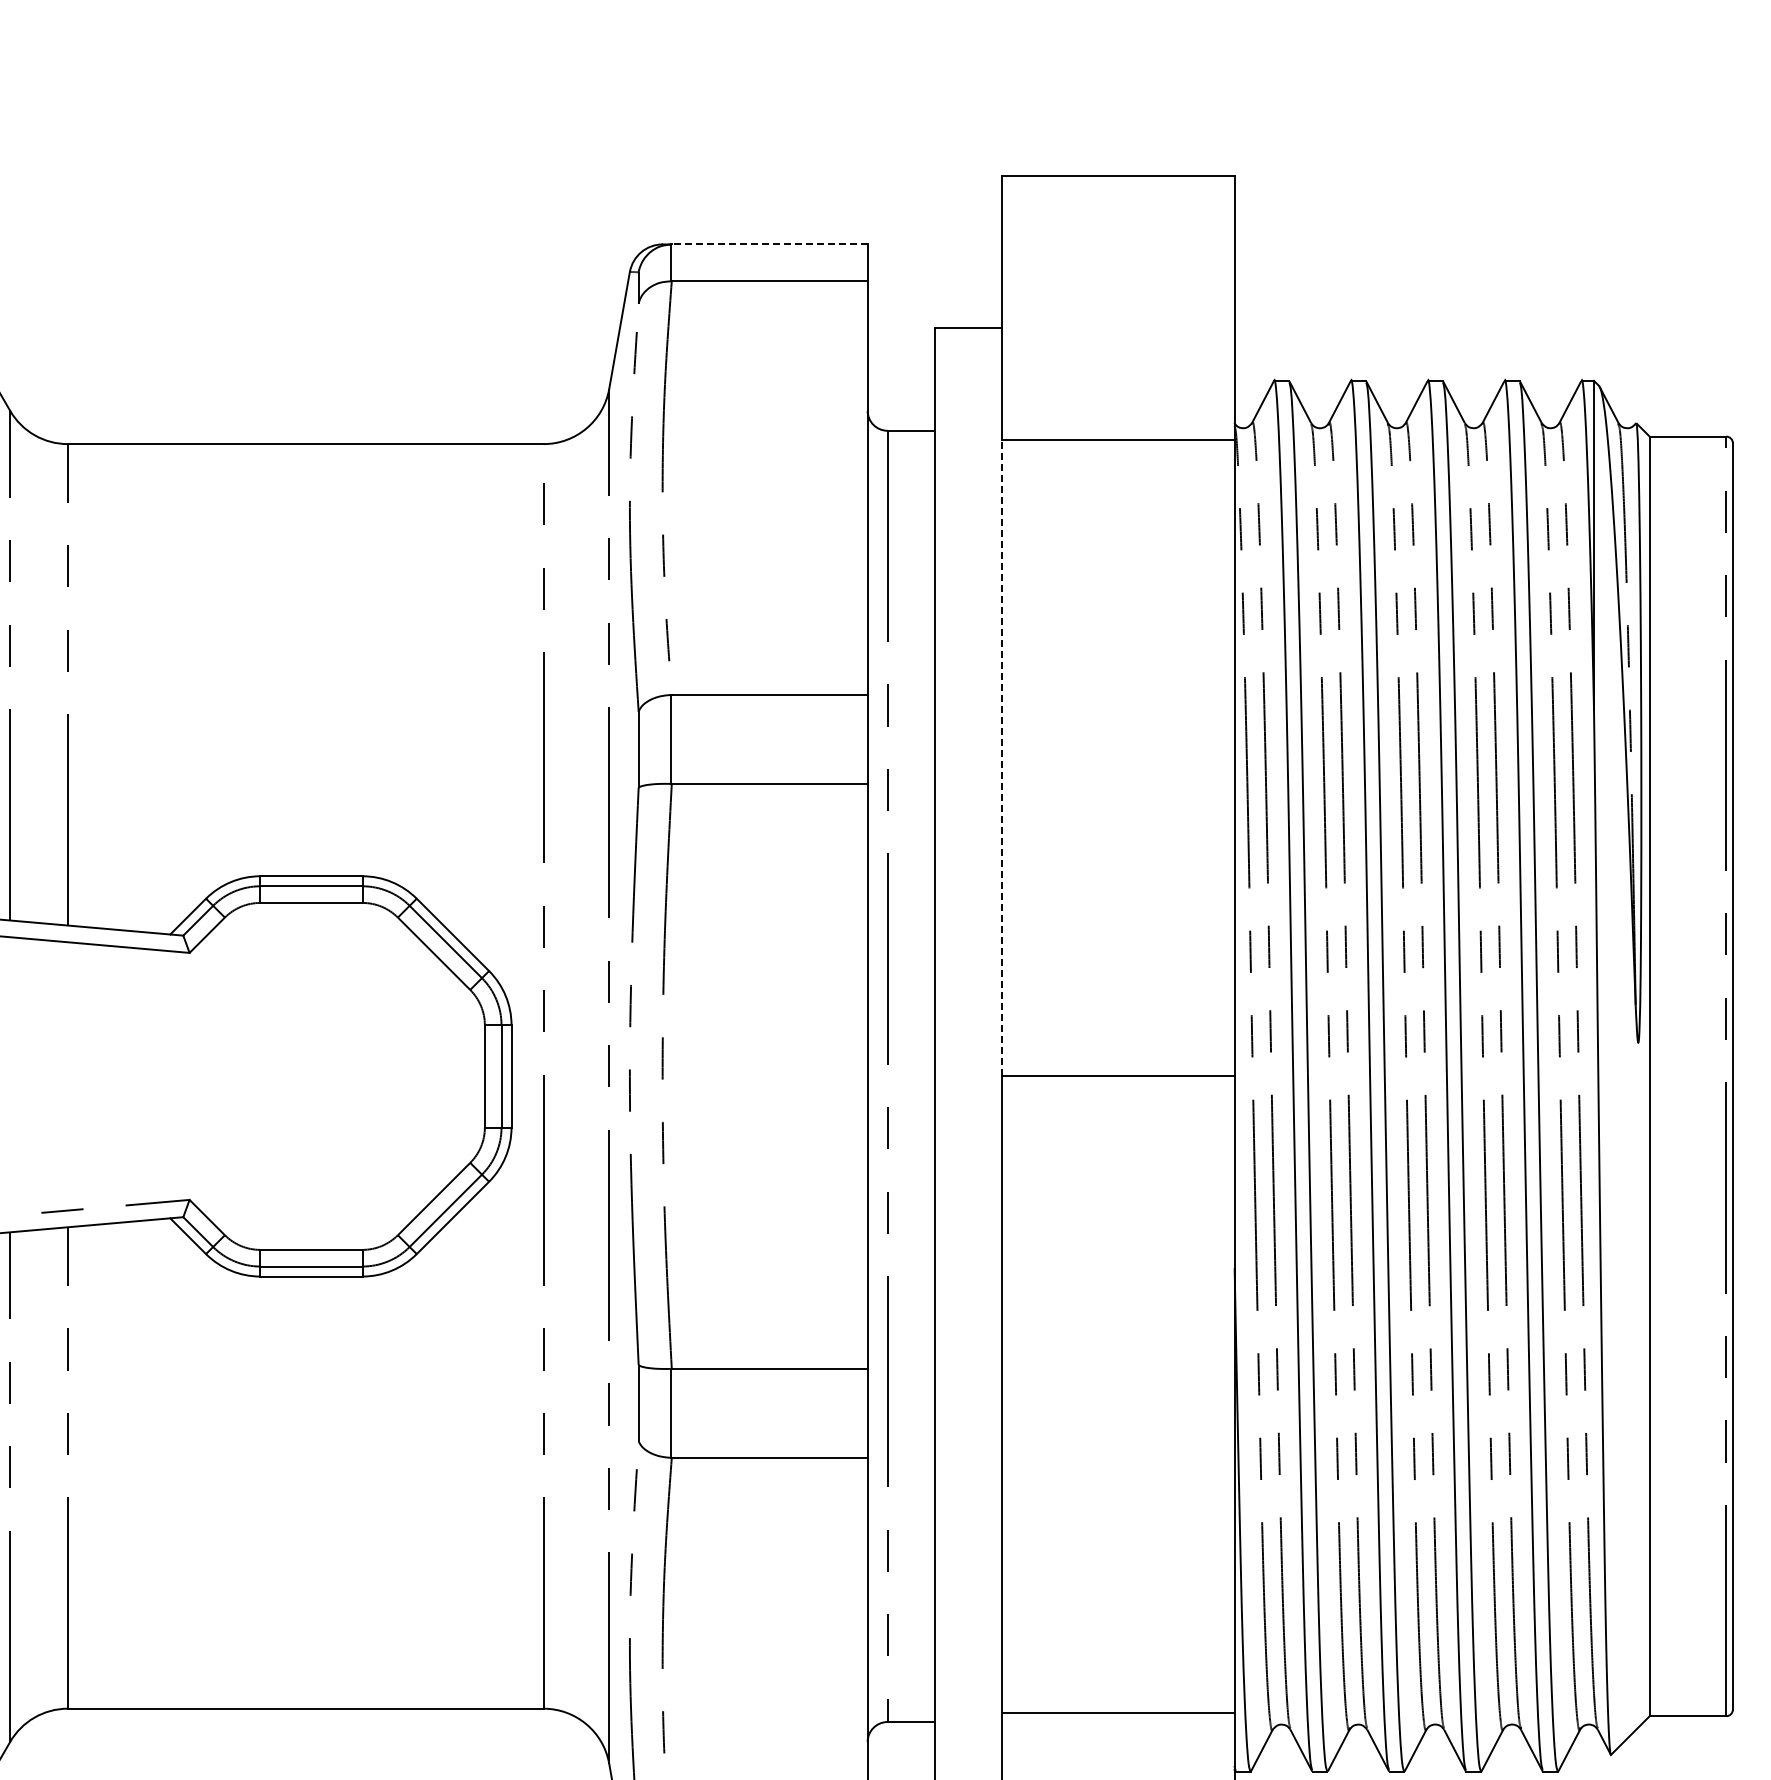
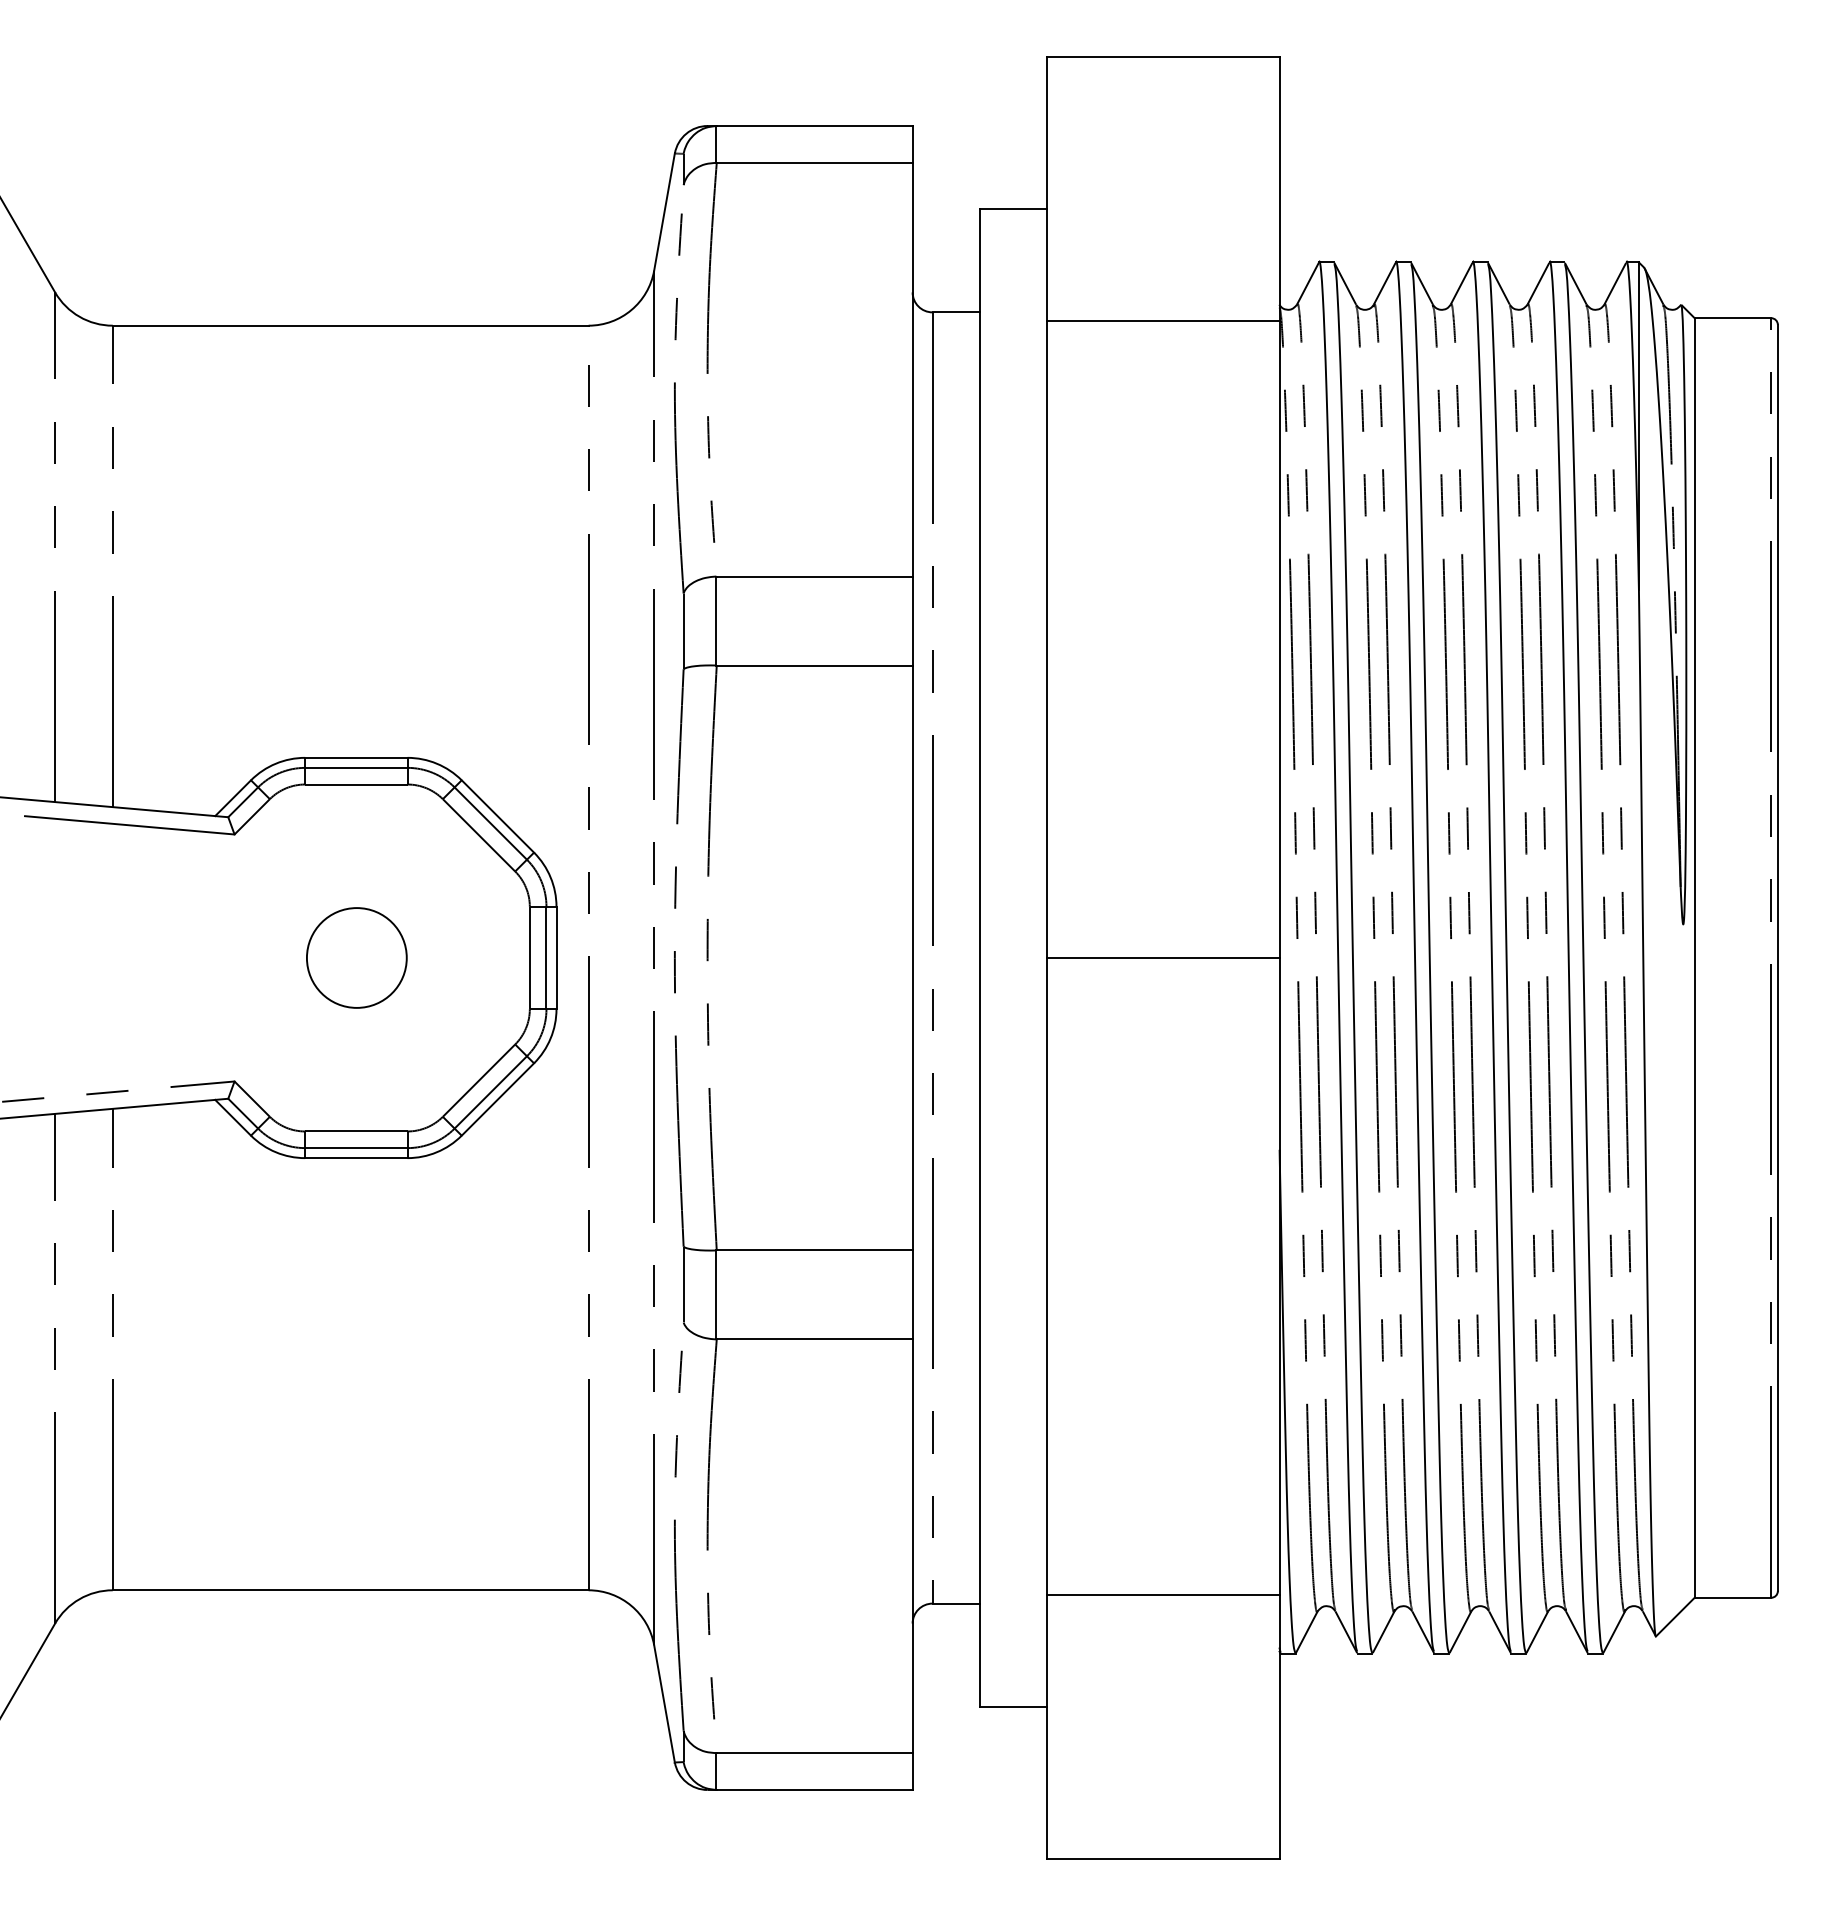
line: (769, 244) -> (814, 126), dashed -> solid
line: (1001, 757) -> (1046, 639), dashed -> solid
circle: (311, 1075) -> (356, 957), added

